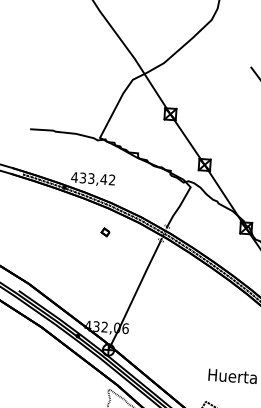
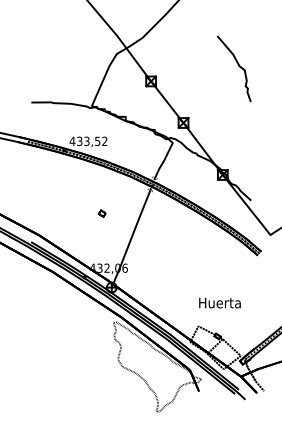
text: (103, 178) -> (97, 140), 433,42 -> 433,52
part: (104, 232) -> (101, 213), moved

